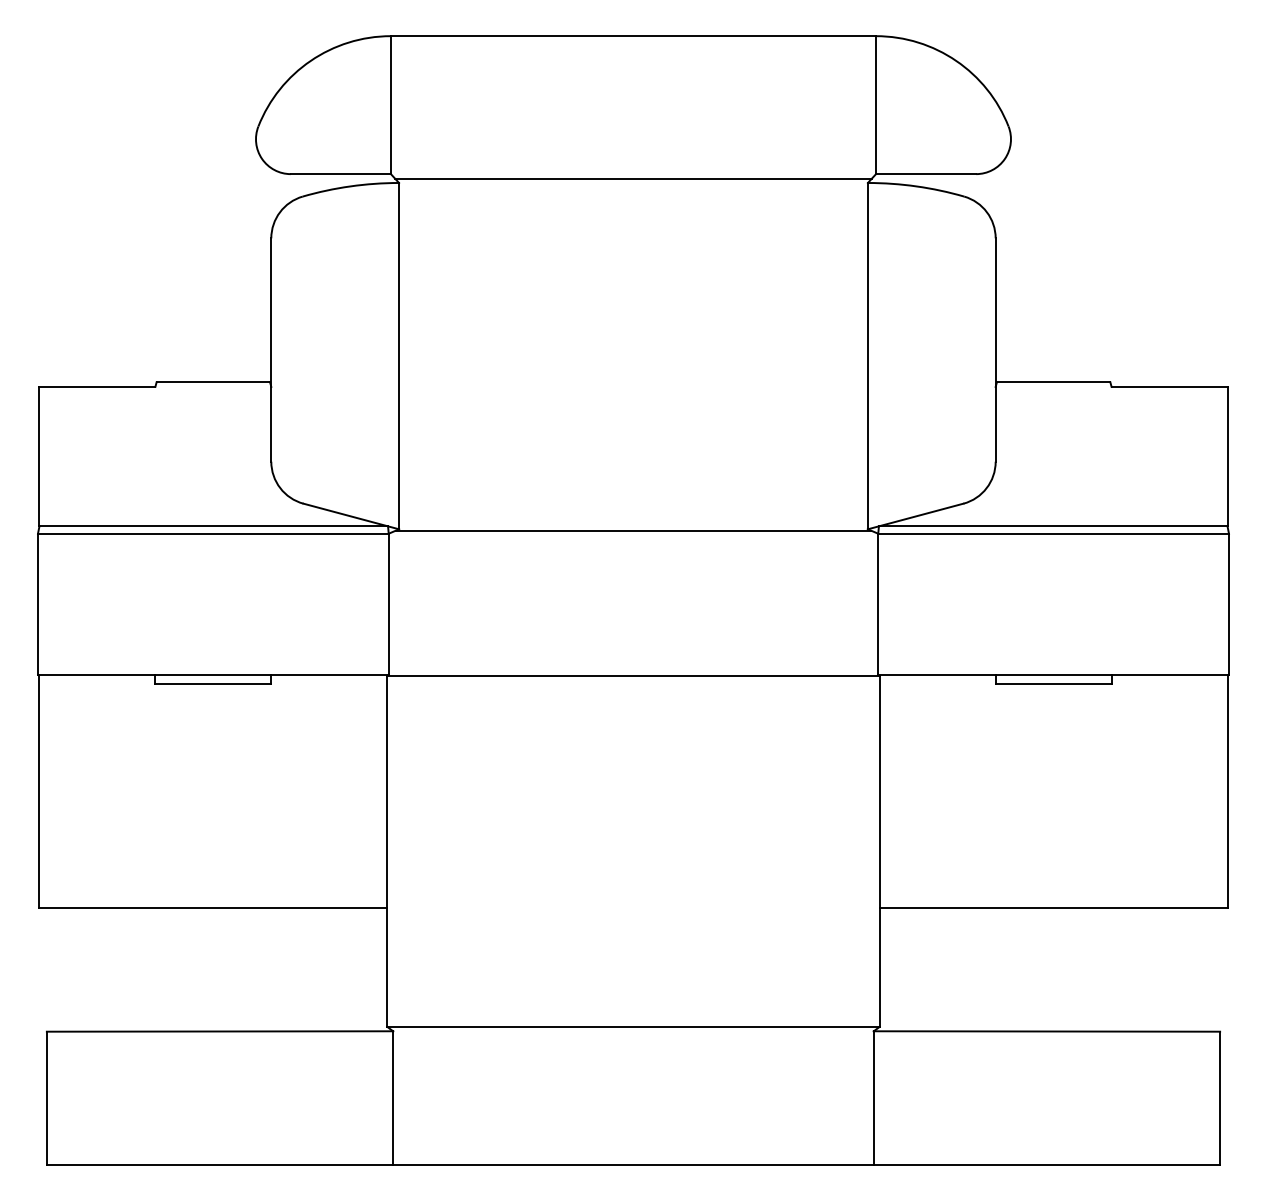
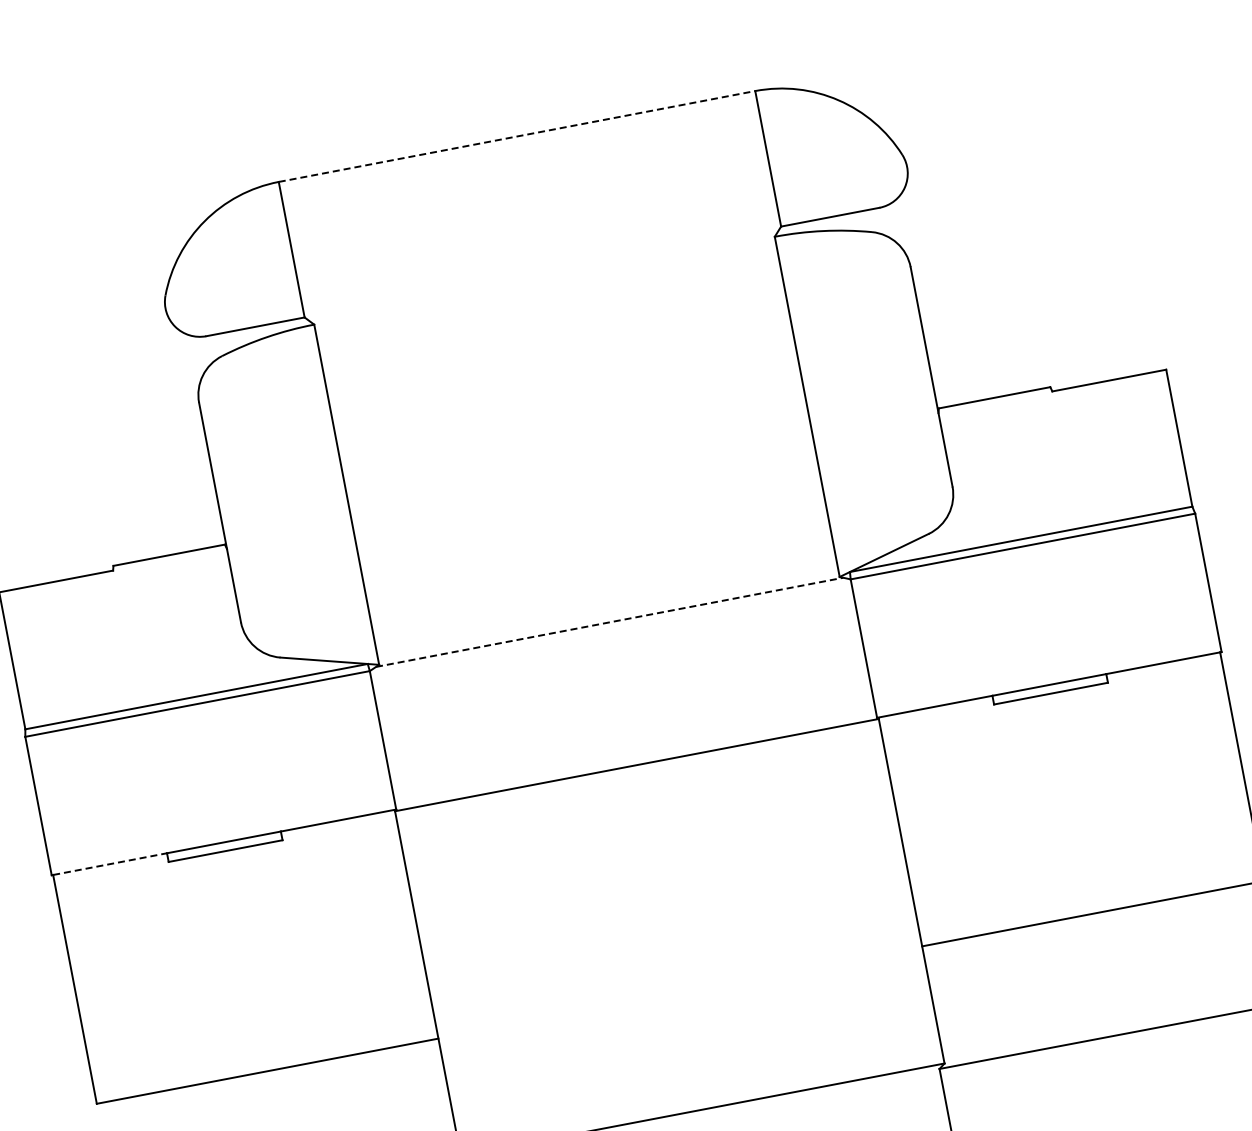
line: (633, 36) -> (517, 136), solid -> dashed
line: (633, 178) -> (543, 276), removed
line: (633, 530) -> (609, 622), solid -> dashed
line: (97, 674) -> (110, 863), solid -> dashed

